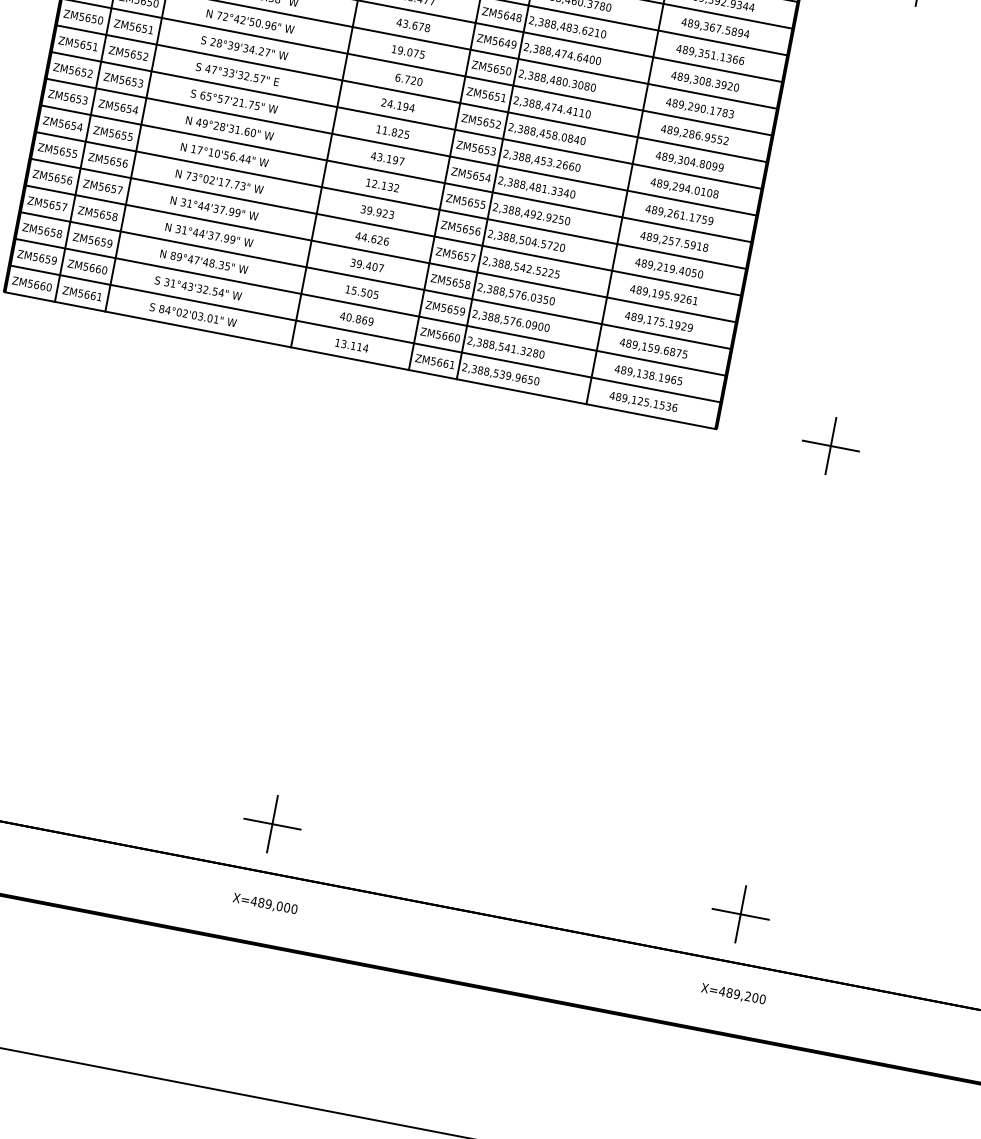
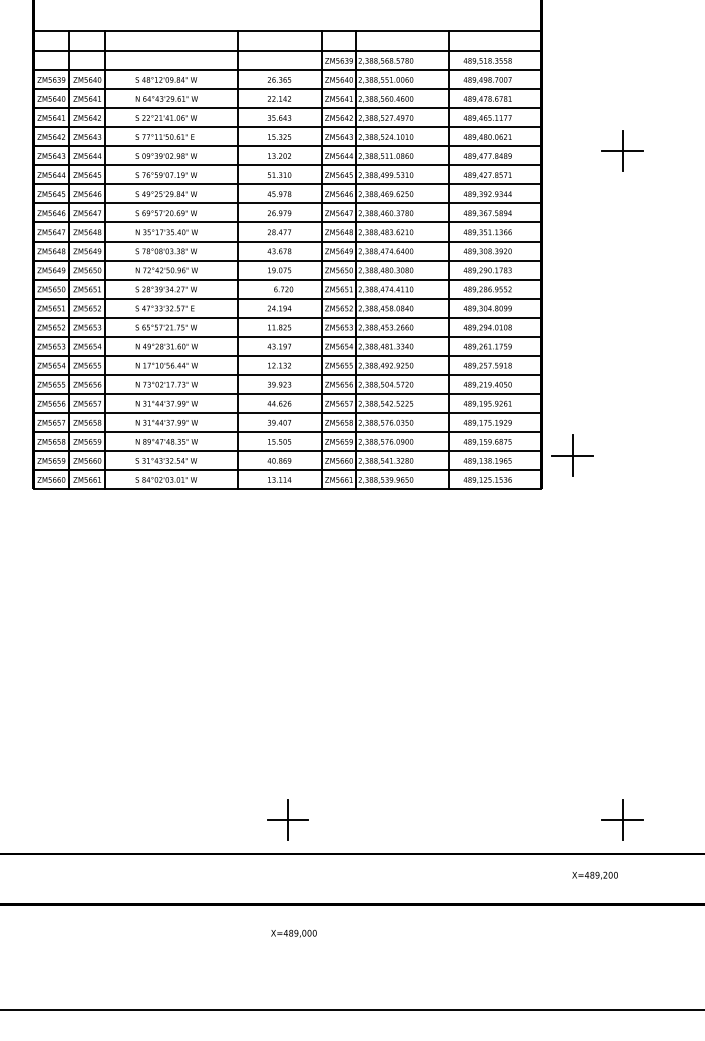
part: (830, 446) -> (572, 455), moved
text: (264, 903) -> (293, 933), moved
text: (732, 993) -> (594, 875), moved

